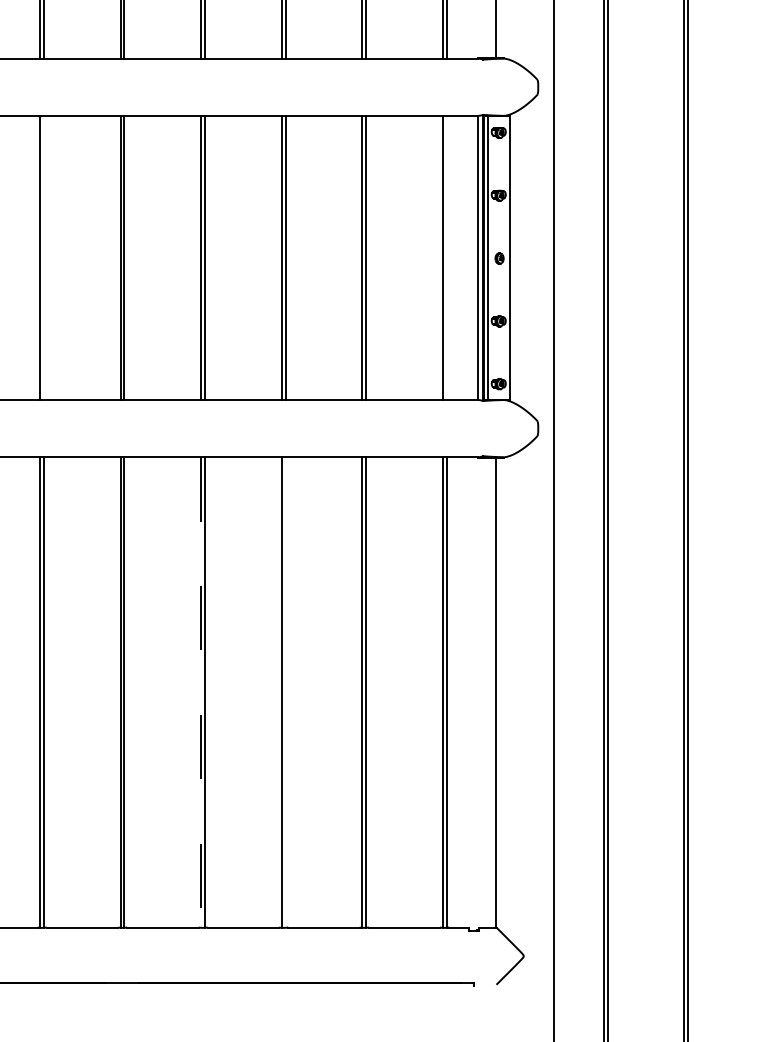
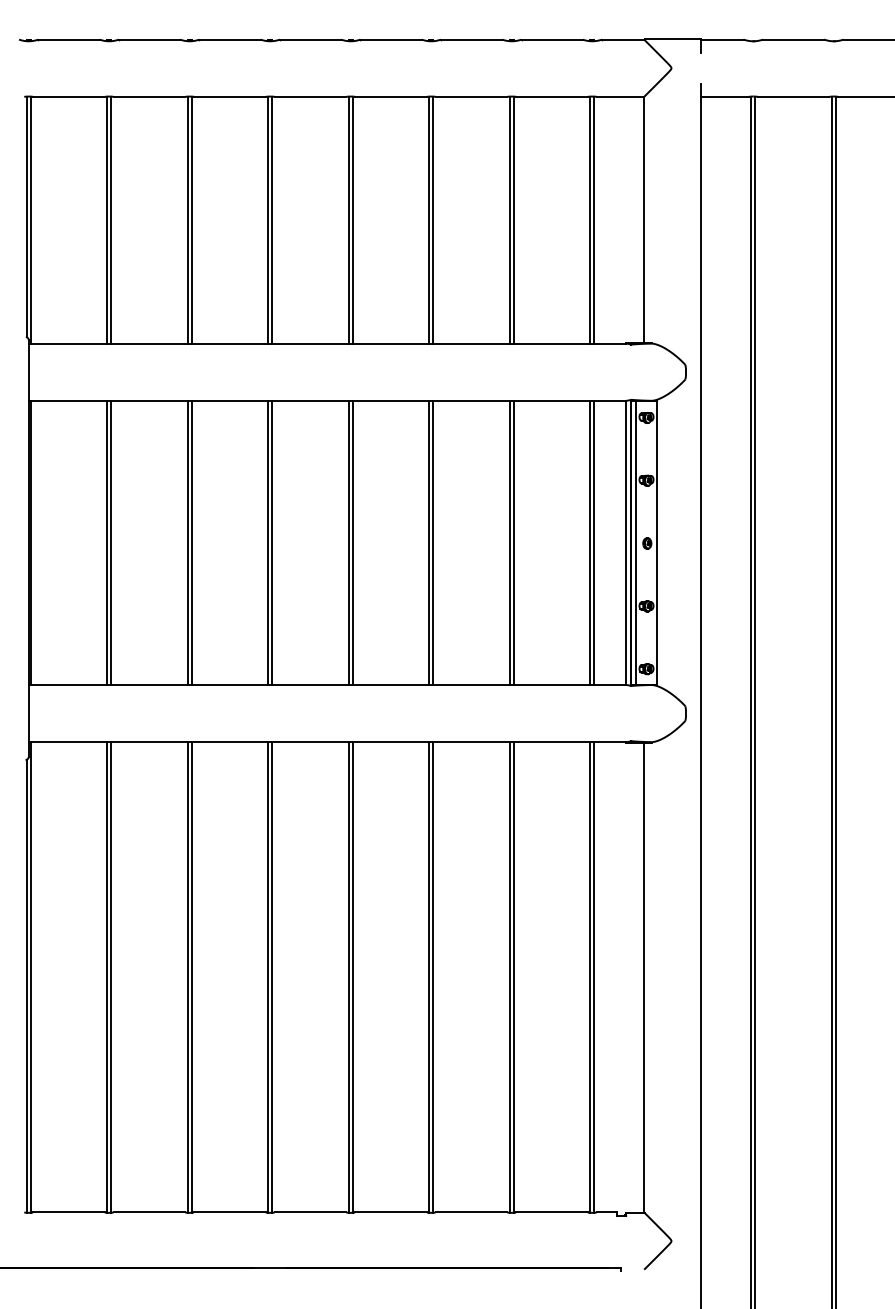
line: (43, 257) -> (191, 542), added
line: (446, 257) -> (594, 542), added
line: (200, 692) -> (348, 977), dashed -> solid
line: (285, 692) -> (433, 977), added

